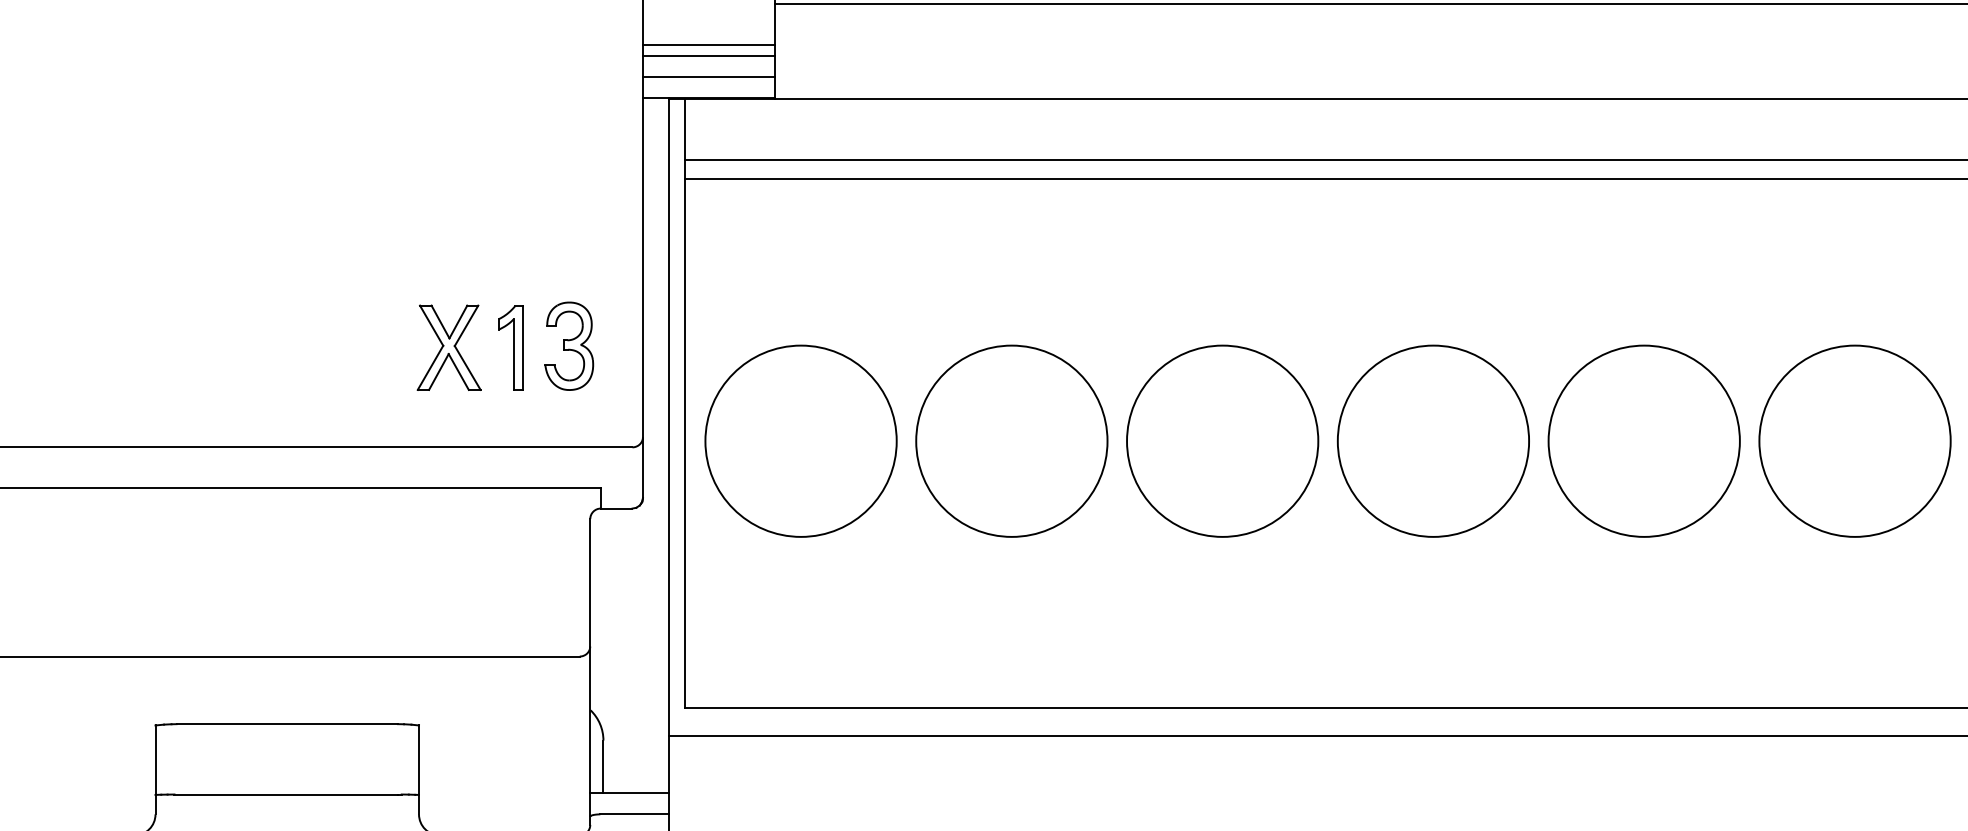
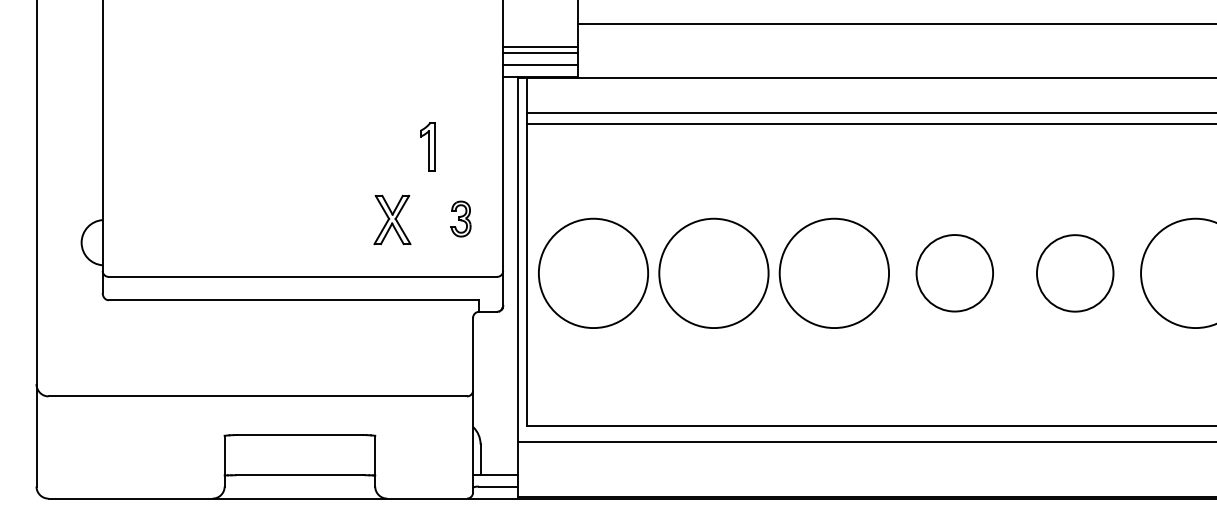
part: (568, 345) -> (460, 218), size x0.7
part: (510, 346) -> (427, 146), moved
circle: (1432, 439) -> (954, 272), size x0.7
circle: (1642, 441) -> (1074, 273), size x0.7

